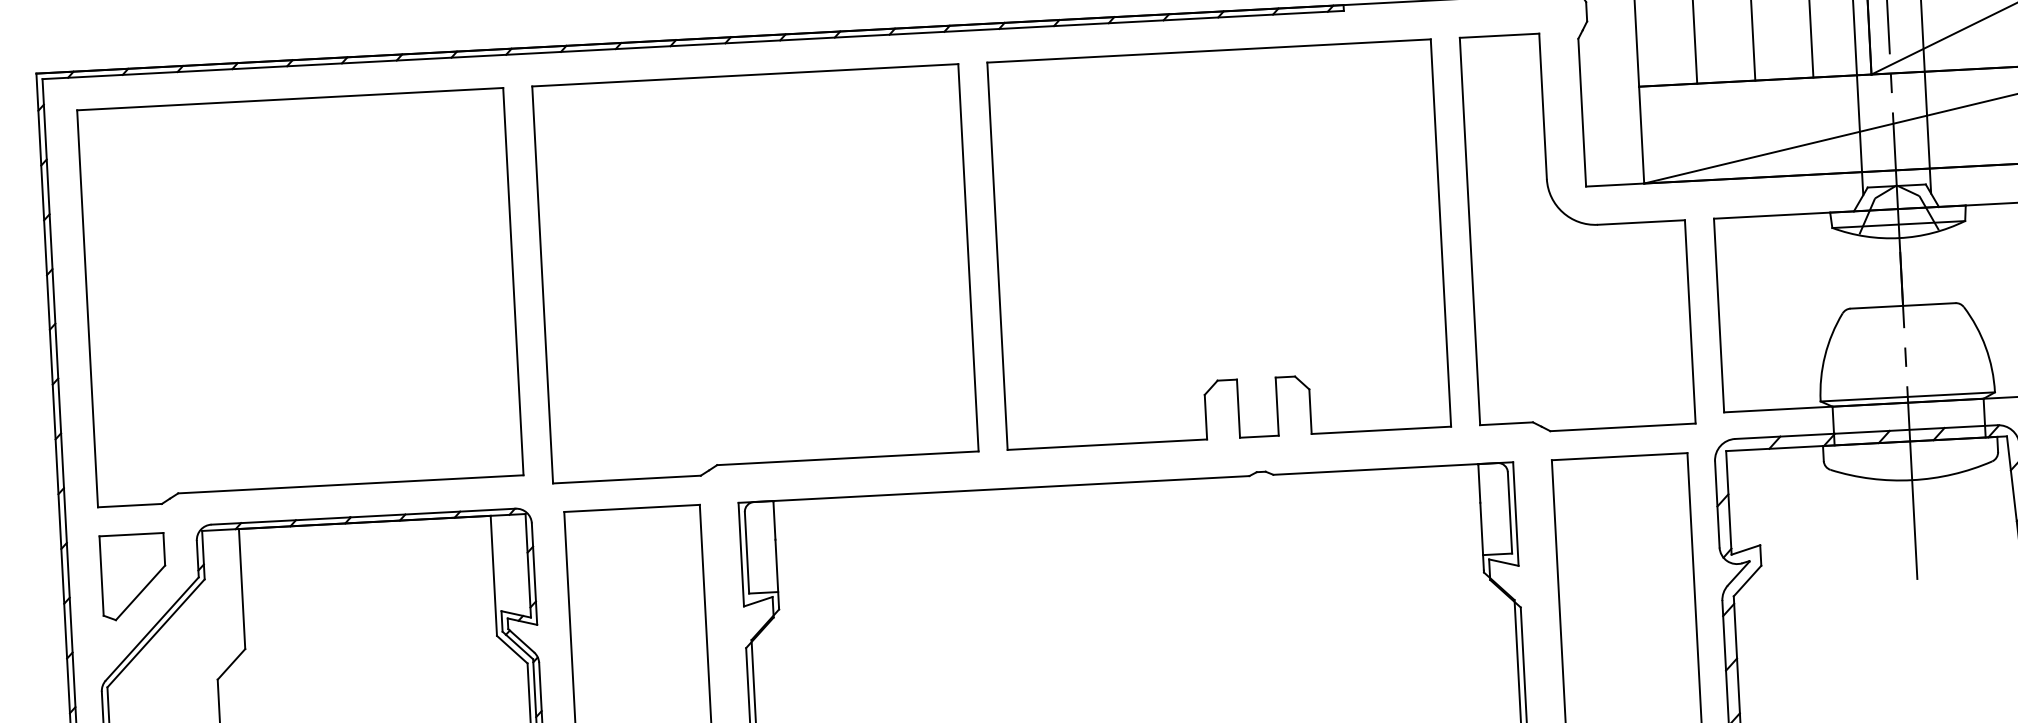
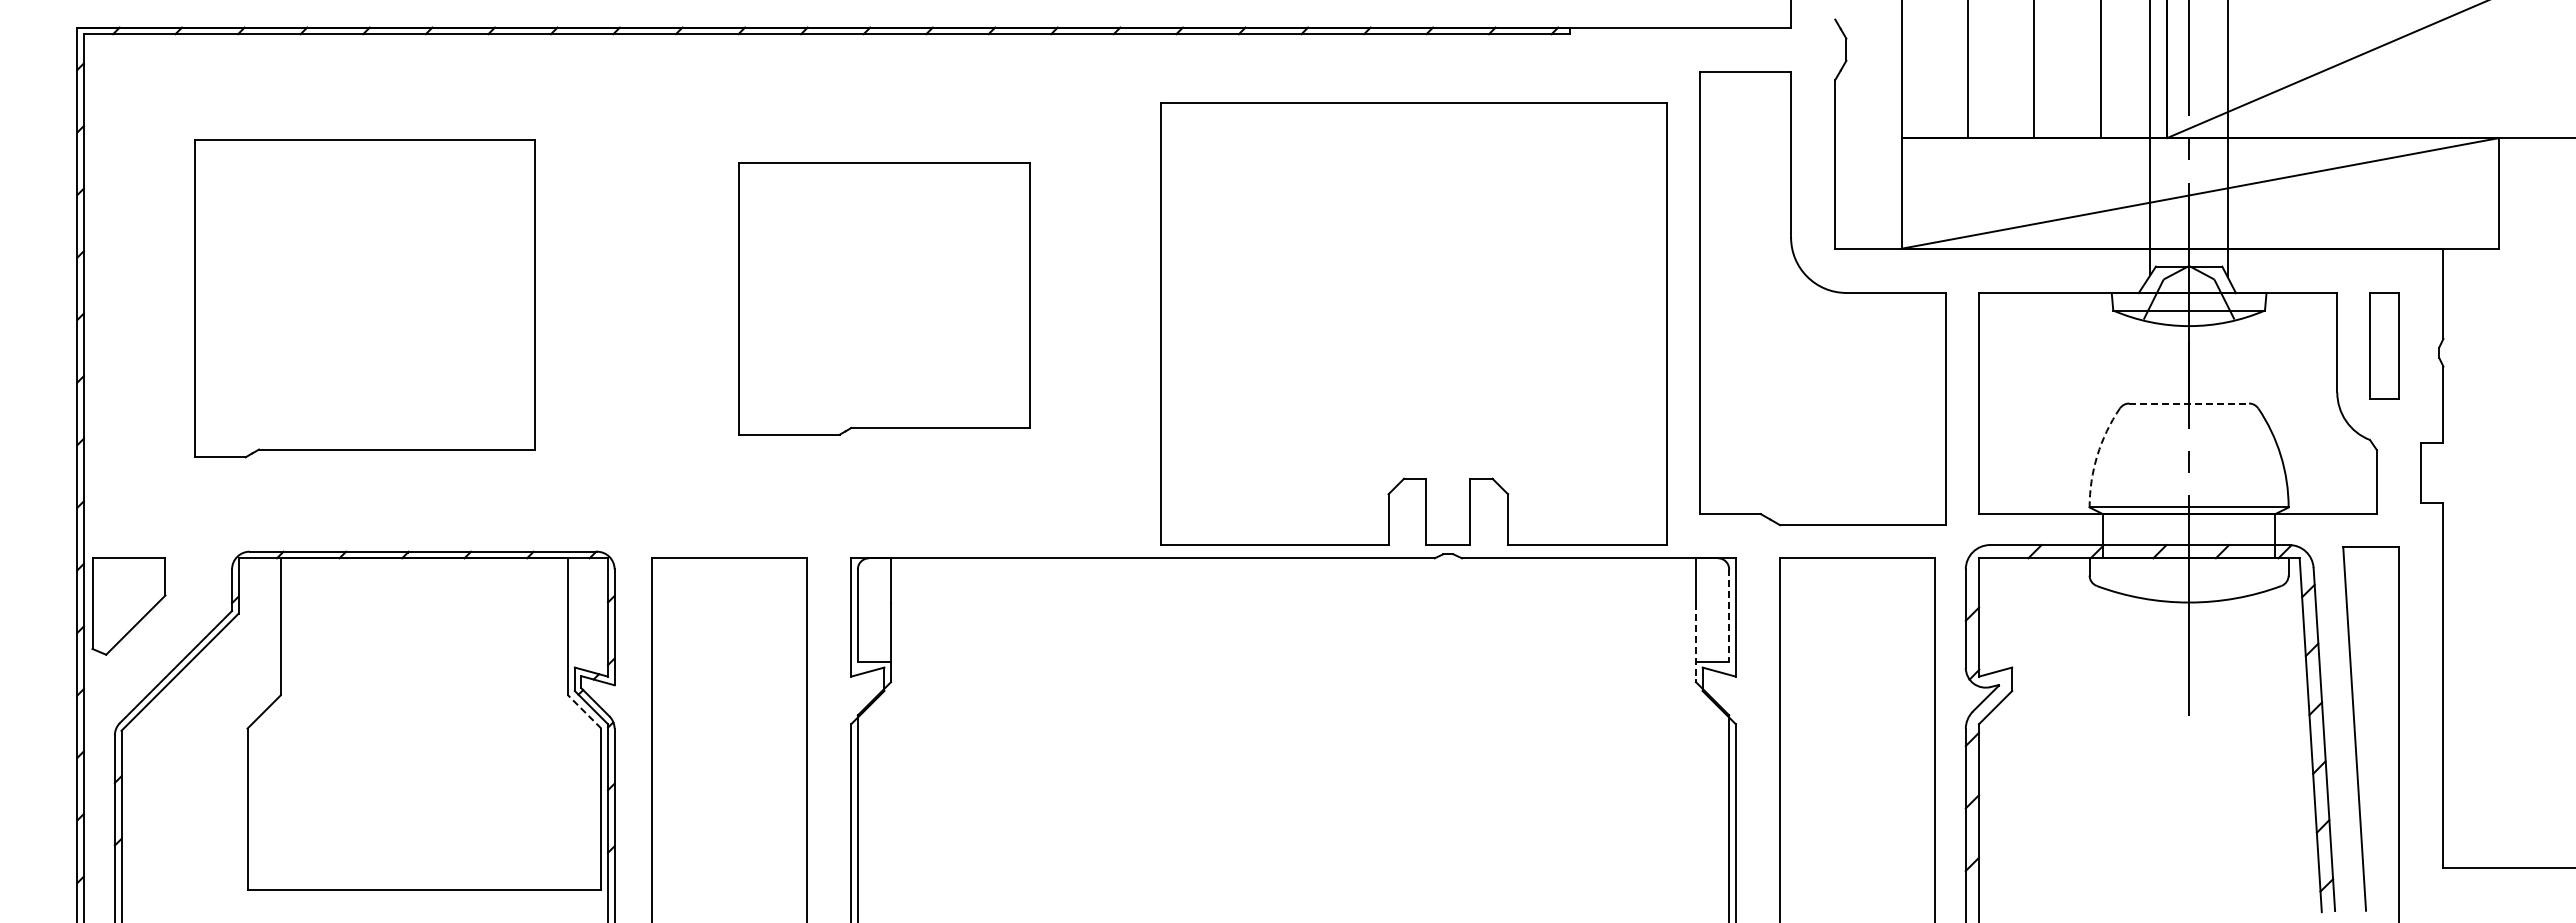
part: (1218, 244) -> (1413, 323), moved
part: (755, 273) -> (884, 298), size x0.6
part: (300, 297) -> (364, 298), size x0.7
line: (1903, 305) -> (2189, 403), solid -> dashed
arc: (1825, 355) -> (2097, 455), solid -> dashed
line: (1510, 513) -> (1729, 616), solid -> dashed
line: (1481, 536) -> (1695, 641), solid -> dashed
part: (133, 576) -> (128, 606), moved
line: (512, 649) -> (584, 711), solid -> dashed

